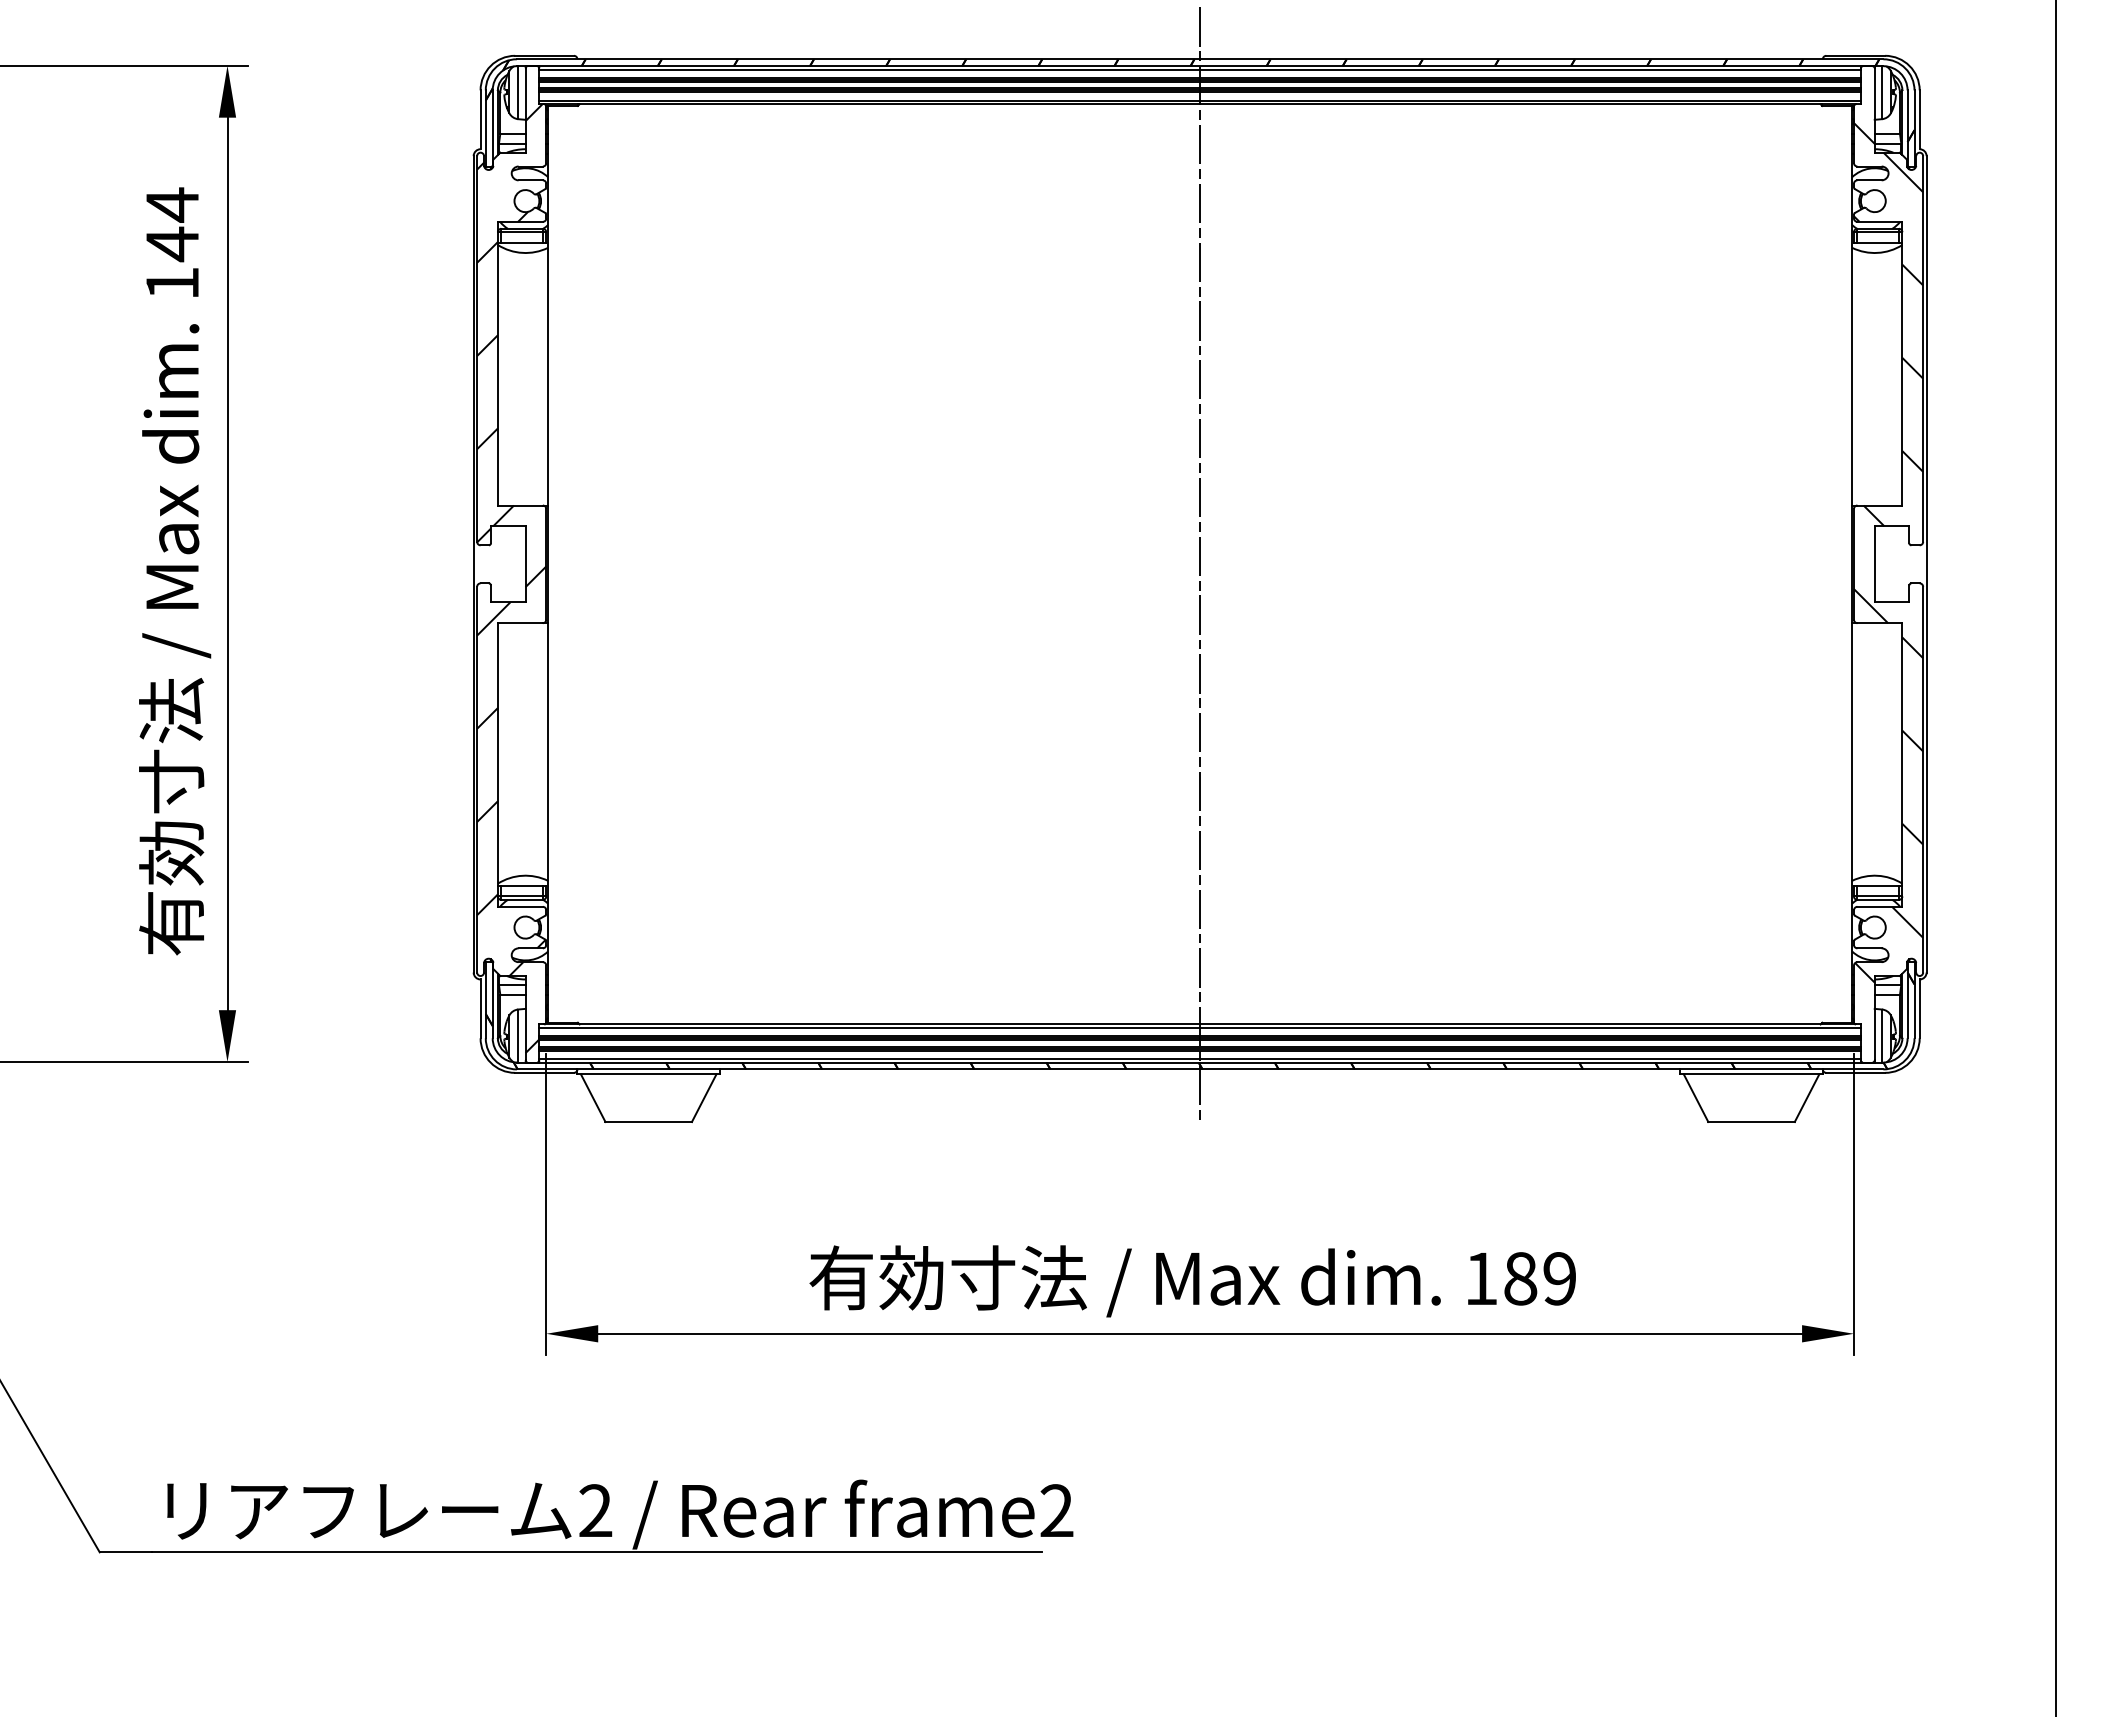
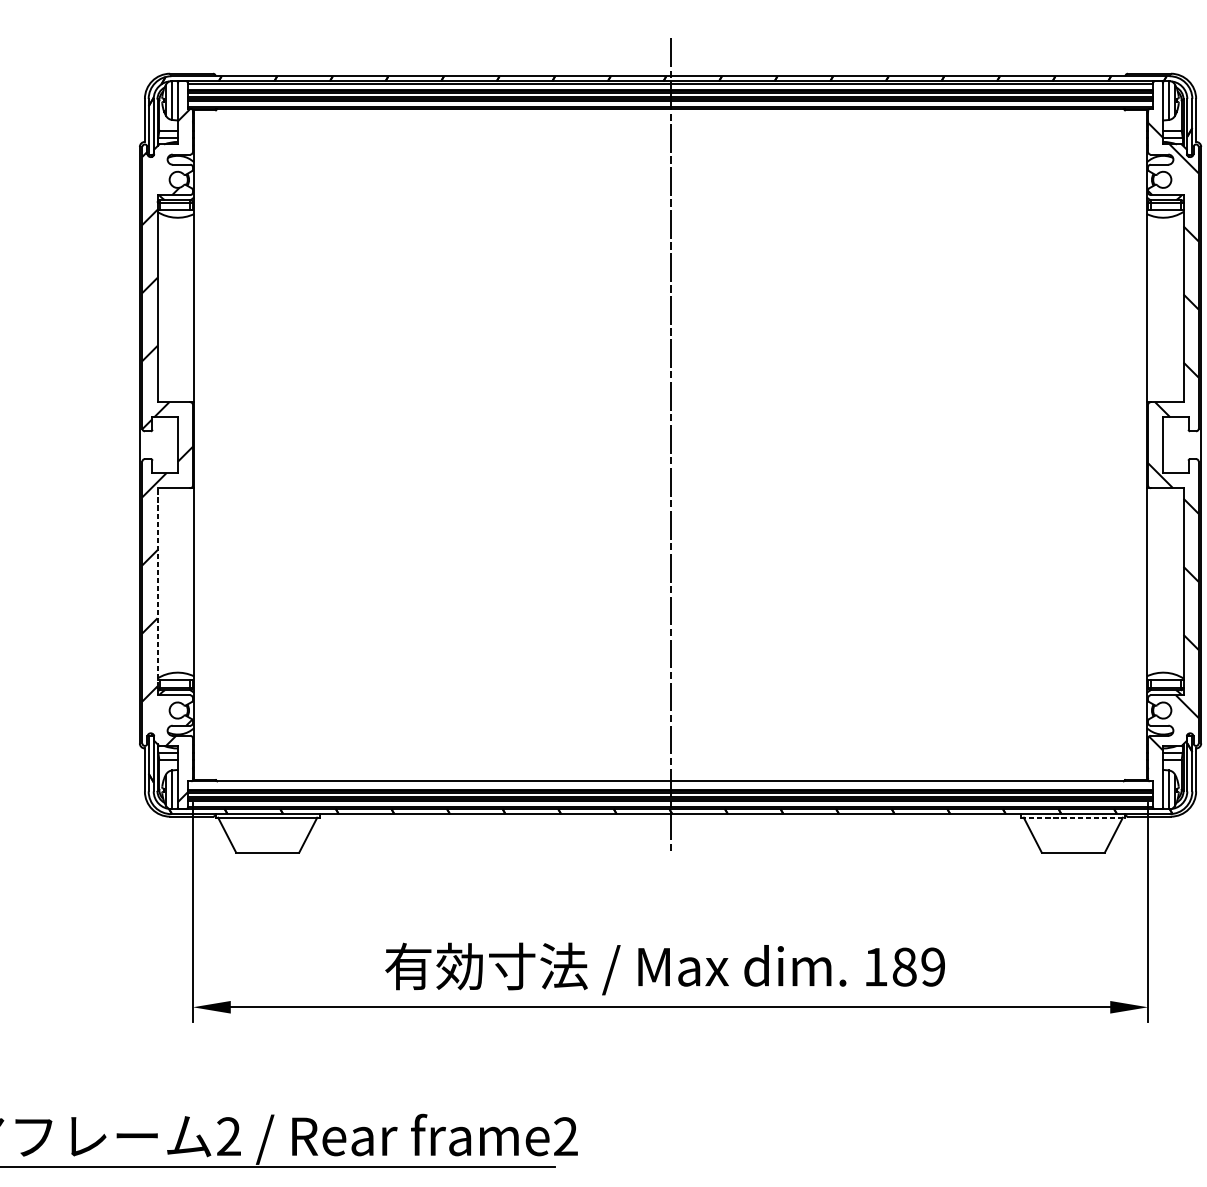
line: (497, 765) -> (157, 592), solid -> dashed
line: (1199, 1027) -> (670, 783), removed
line: (1752, 1074) -> (1074, 817), solid -> dashed

